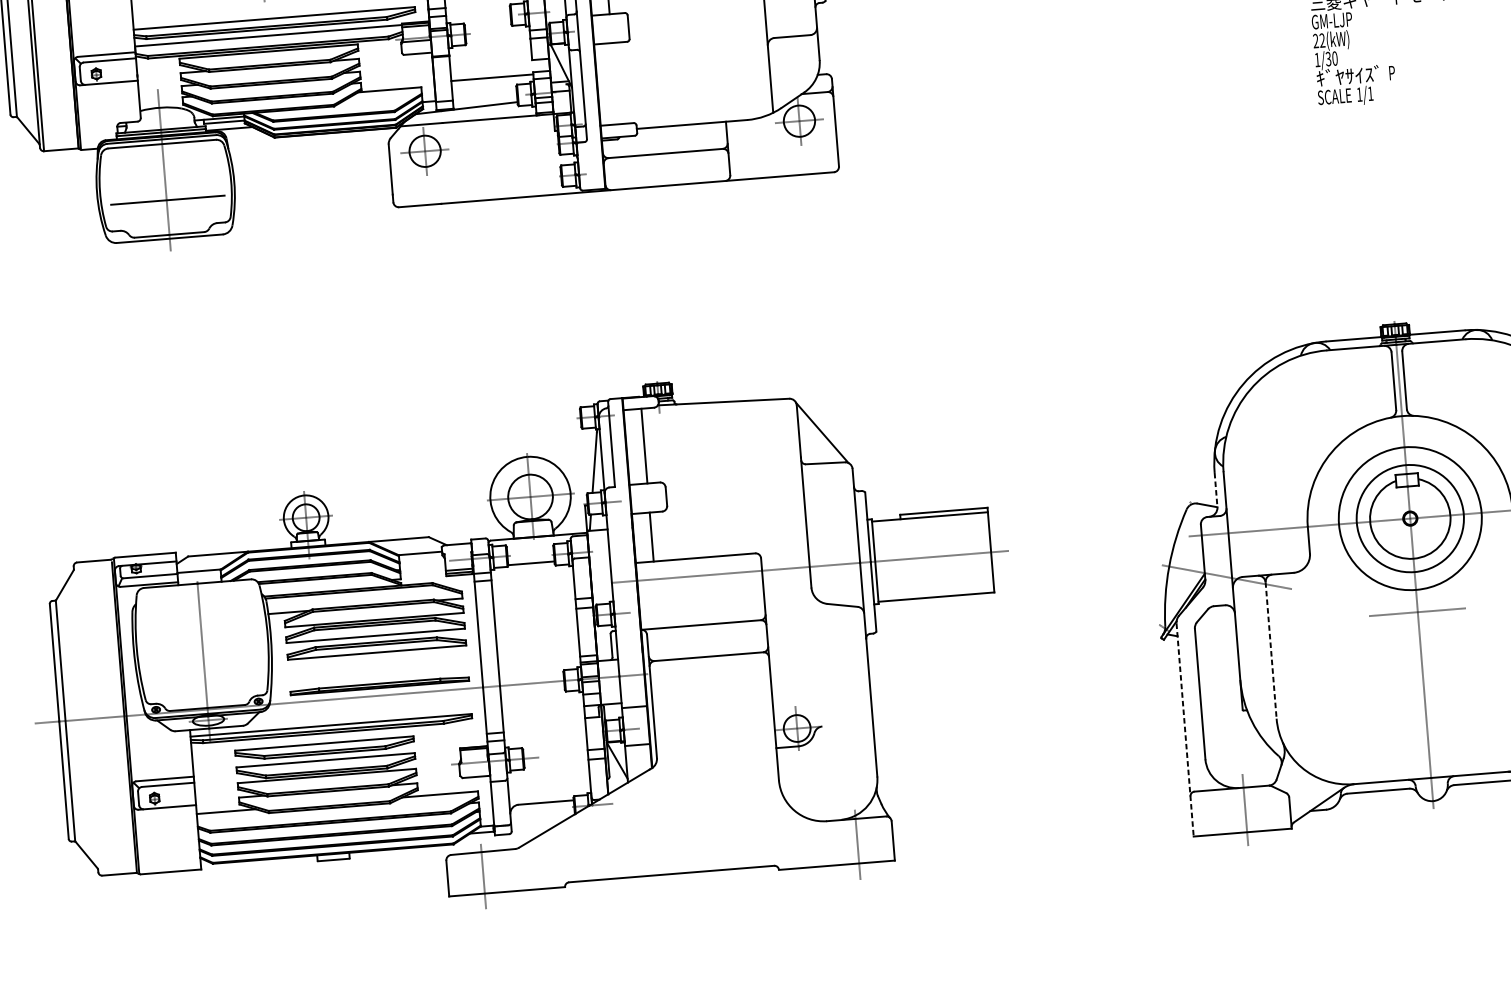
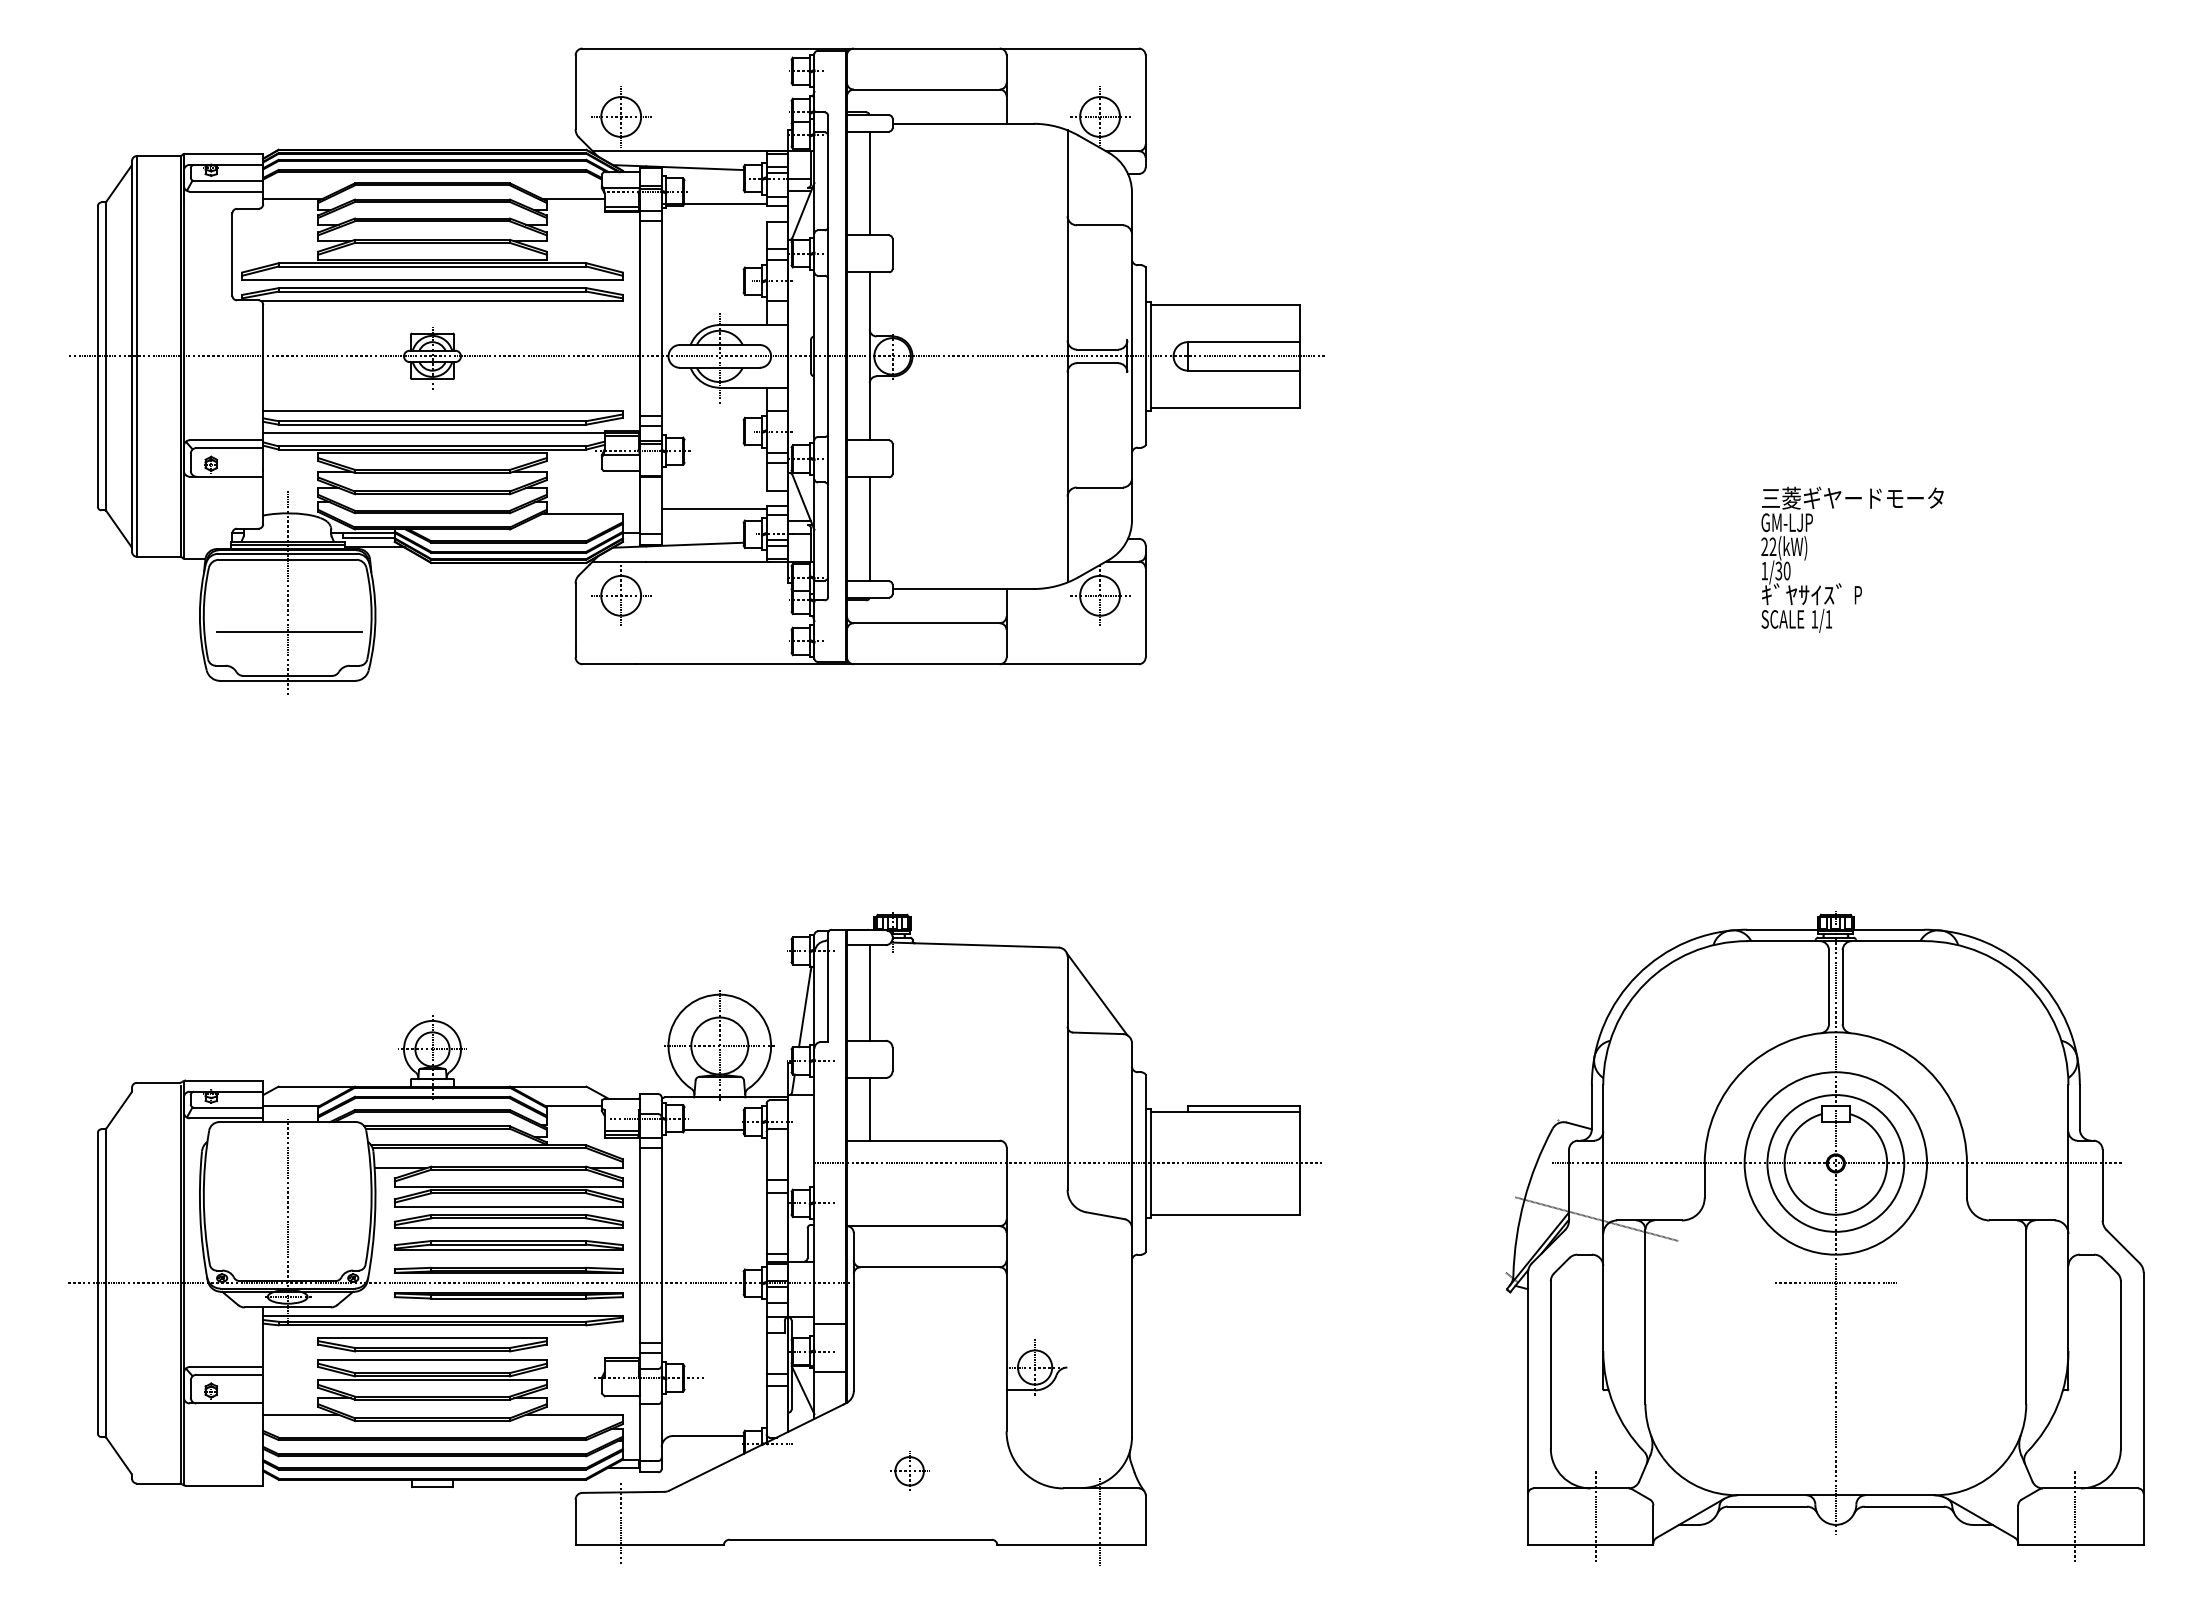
line: (615, 83) -> (869, 529), added
line: (1215, 490) -> (1591, 1107), dashed -> solid
line: (1271, 651) -> (1645, 1317), dashed -> solid
part: (377, 666) -> (508, 1245), added
part: (381, 705) -> (508, 1295), added
line: (1185, 730) -> (1528, 1409), dashed -> solid
part: (705, 816) -> (909, 1470), added

